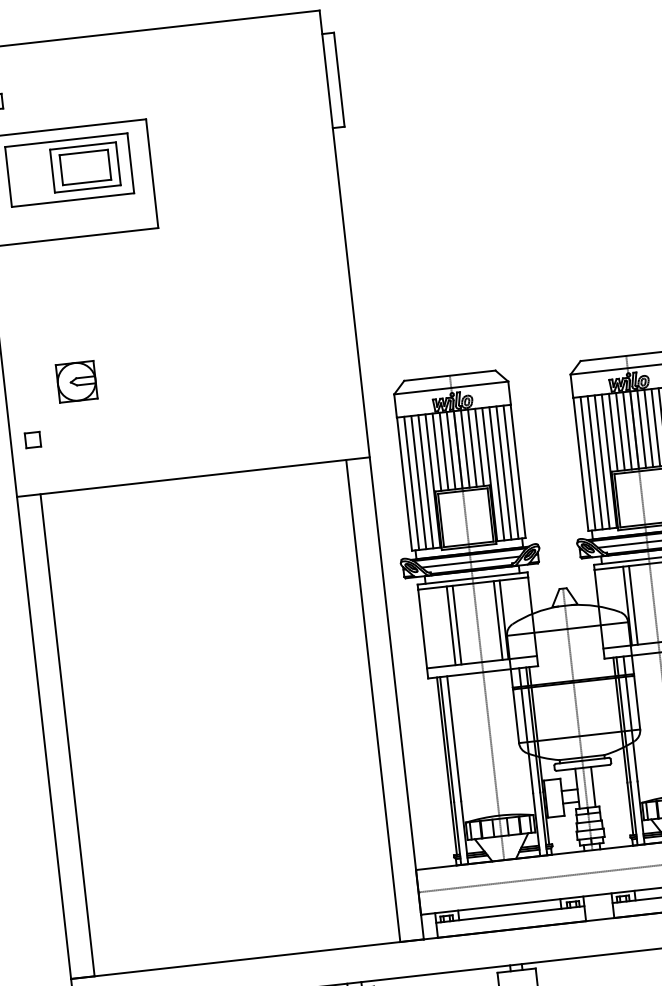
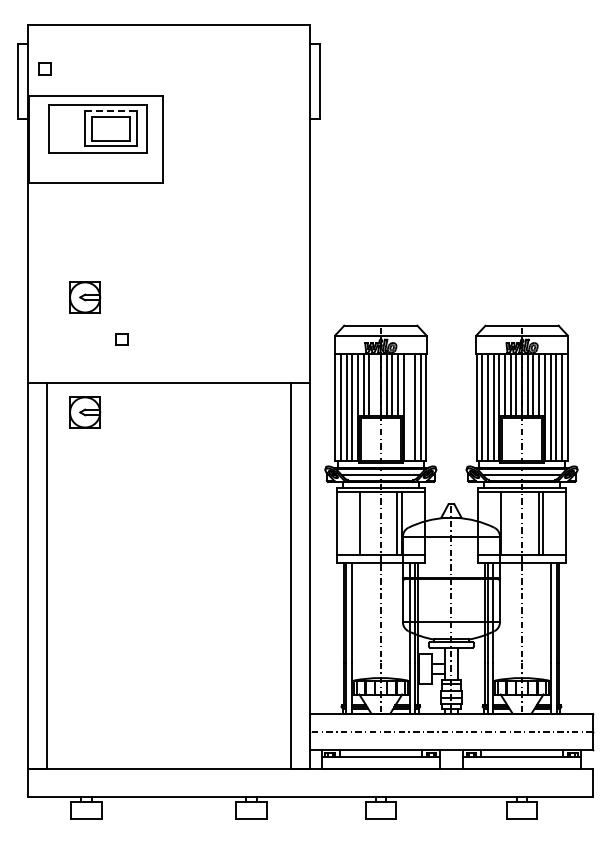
line: (83, 145) -> (111, 111), solid -> dashed
part: (31, 440) -> (121, 339), moved
line: (451, 451) -> (375, 385), removed
line: (497, 473) -> (409, 407), removed
part: (93, 525) -> (85, 412), added
line: (633, 605) -> (505, 523), removed
line: (457, 624) -> (364, 523), removed

